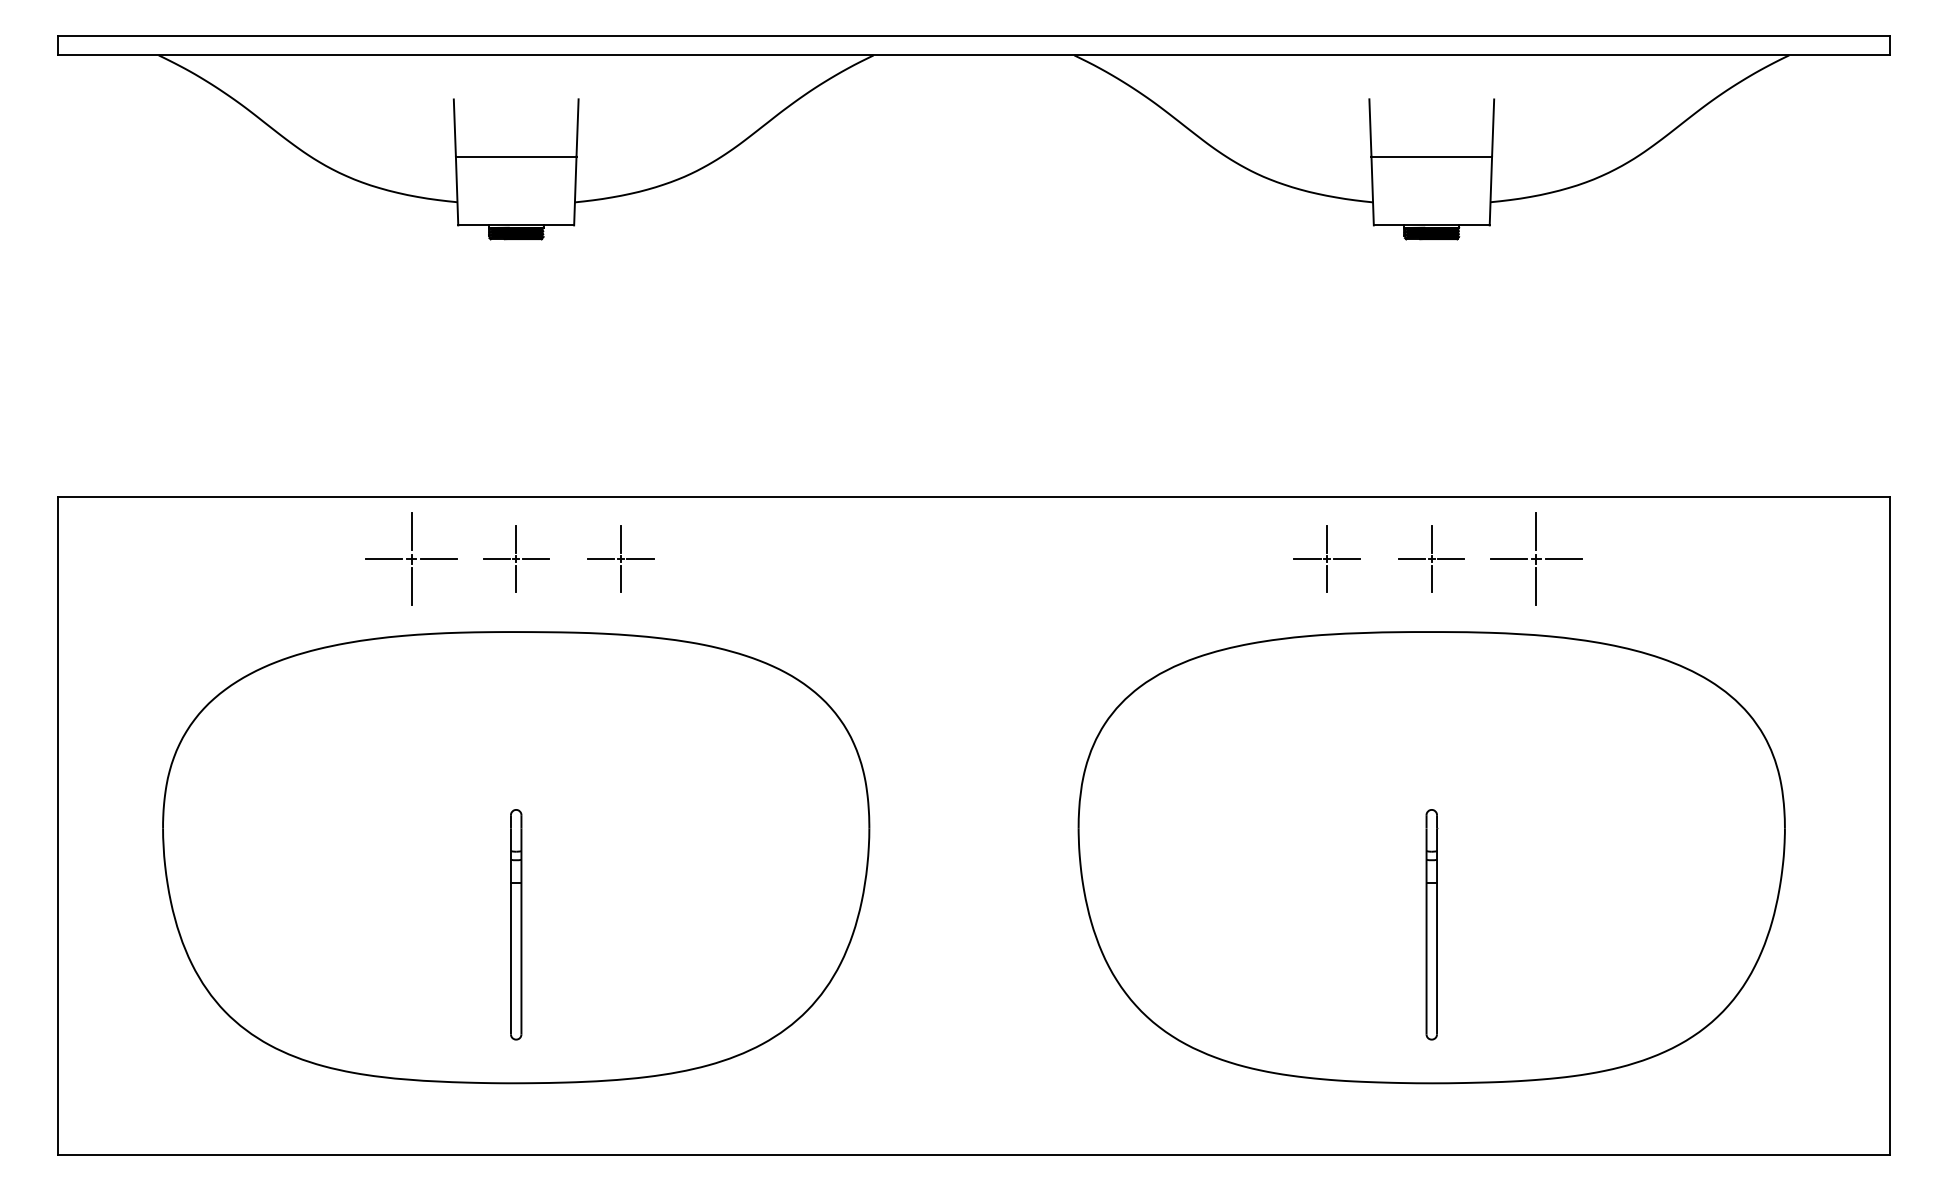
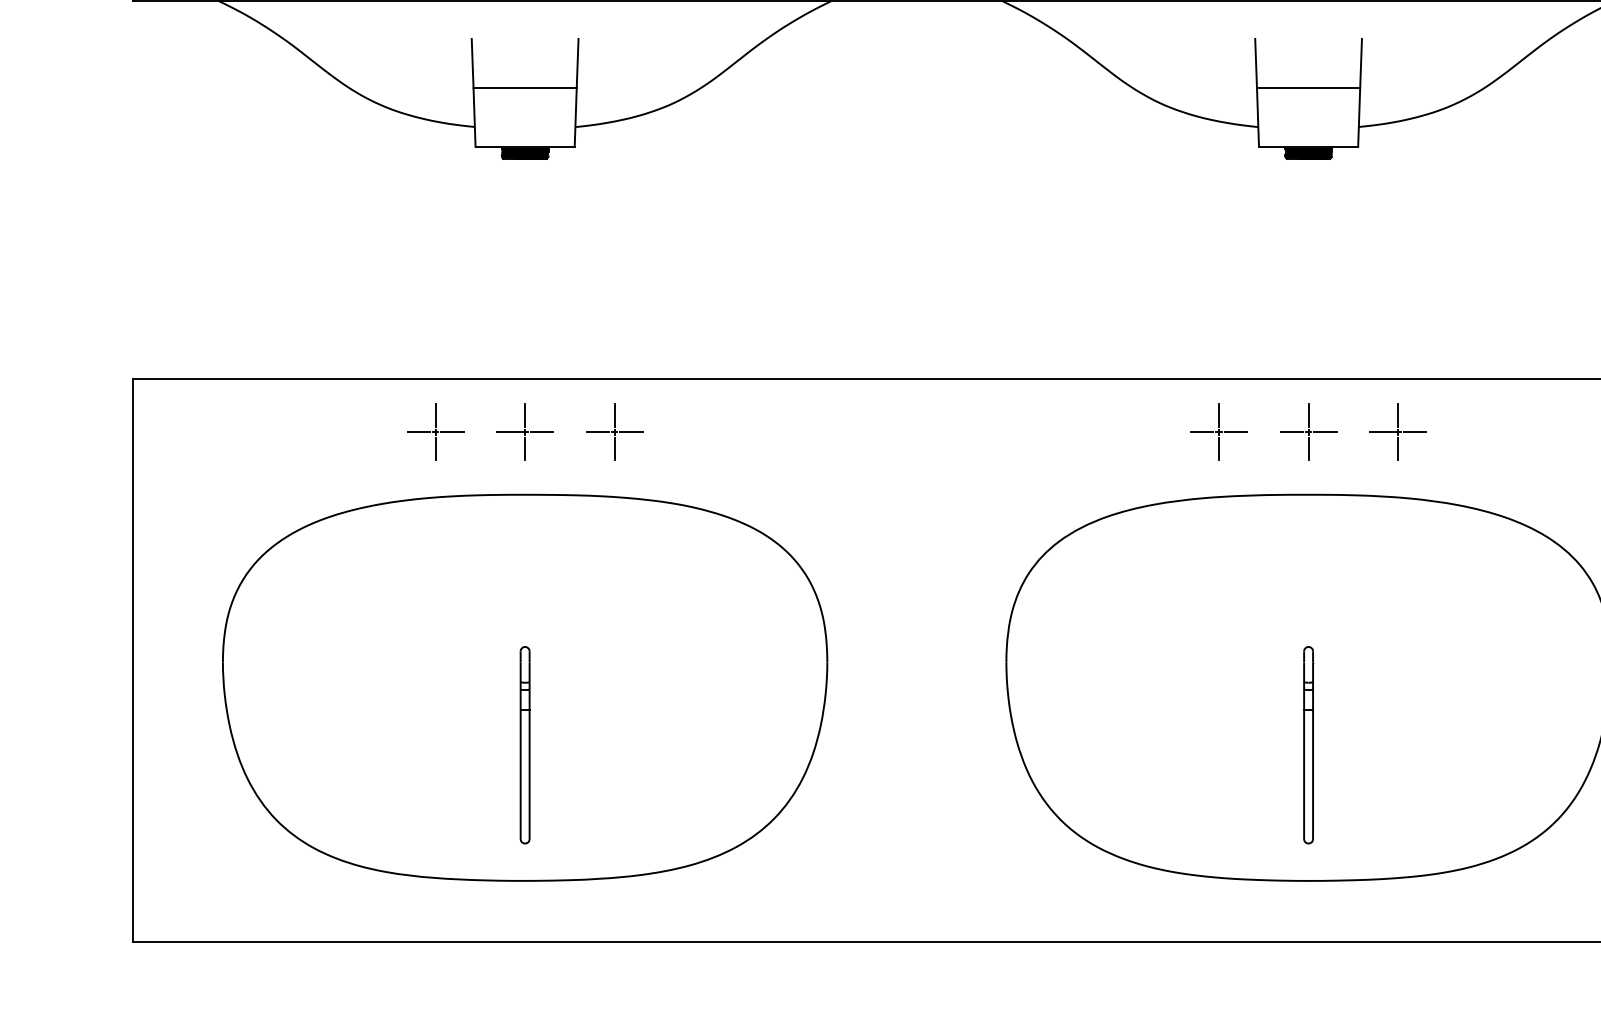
part: (411, 558) -> (435, 431), size x0.71
part: (1536, 558) -> (1398, 431), size x0.71

